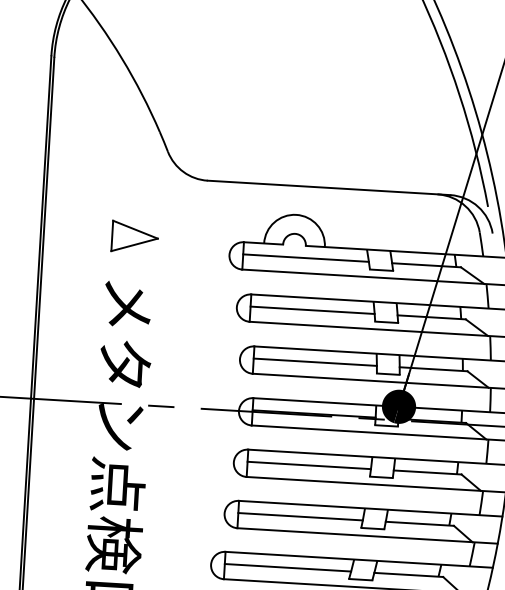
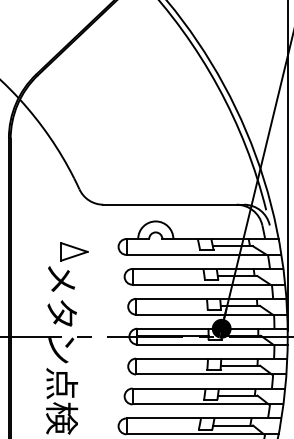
part: (135, 236) -> (74, 251), moved
line: (305, 258) -> (162, 246), removed
line: (312, 309) -> (168, 275), removed
line: (314, 361) -> (171, 305), removed
line: (308, 465) -> (171, 365), removed
line: (300, 516) -> (168, 395), removed
line: (286, 567) -> (162, 425), removed

